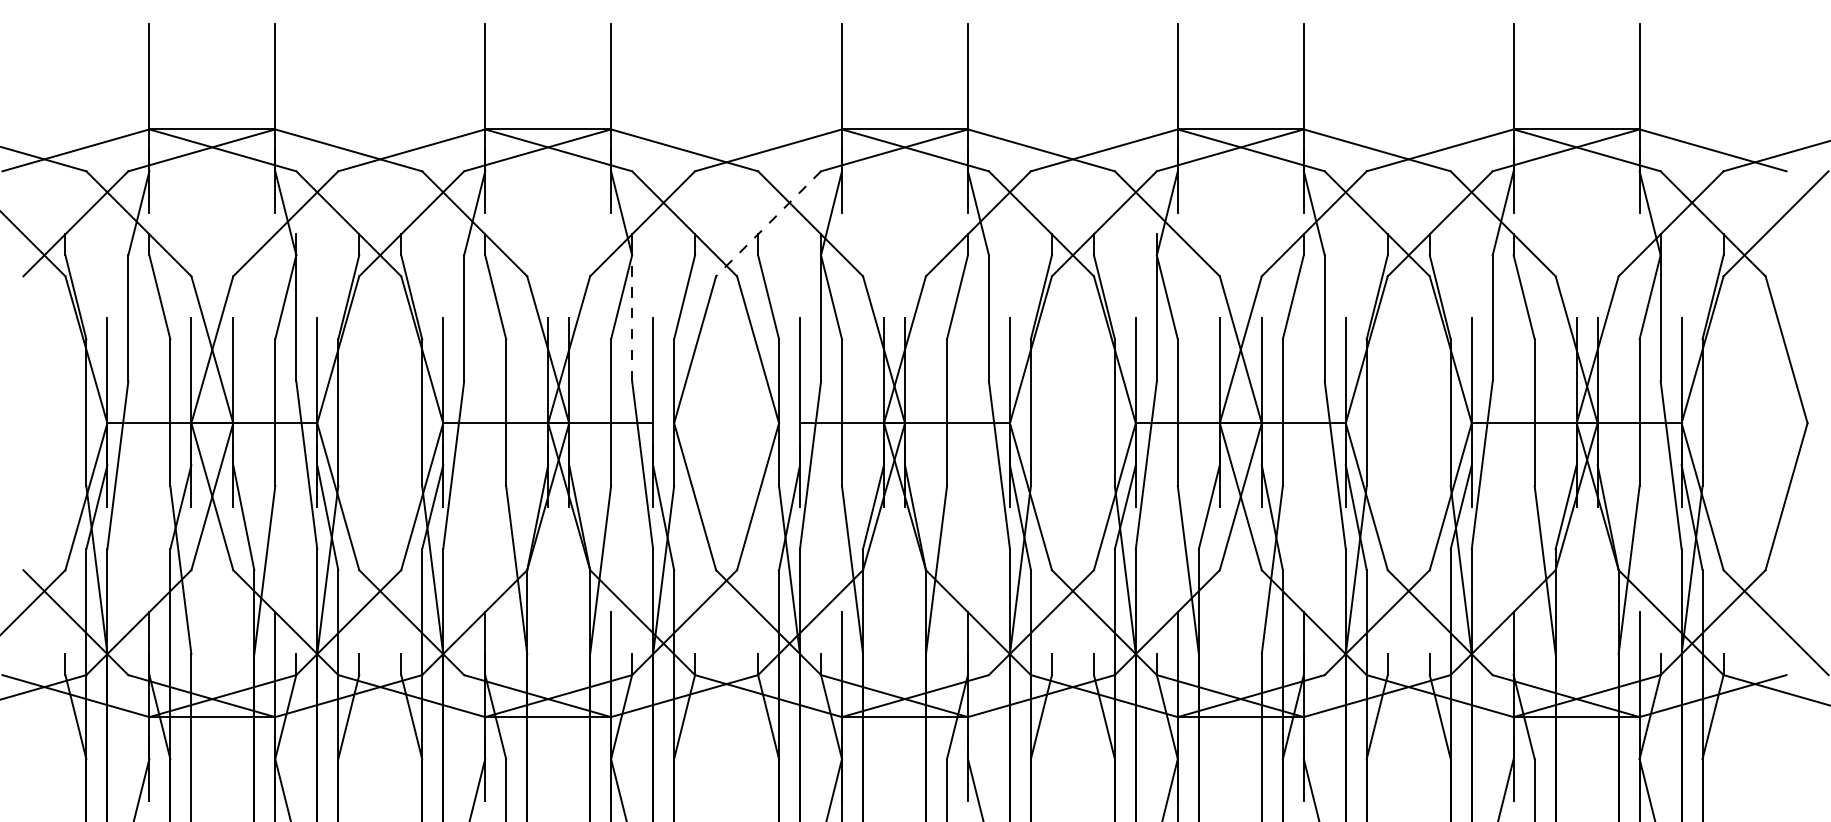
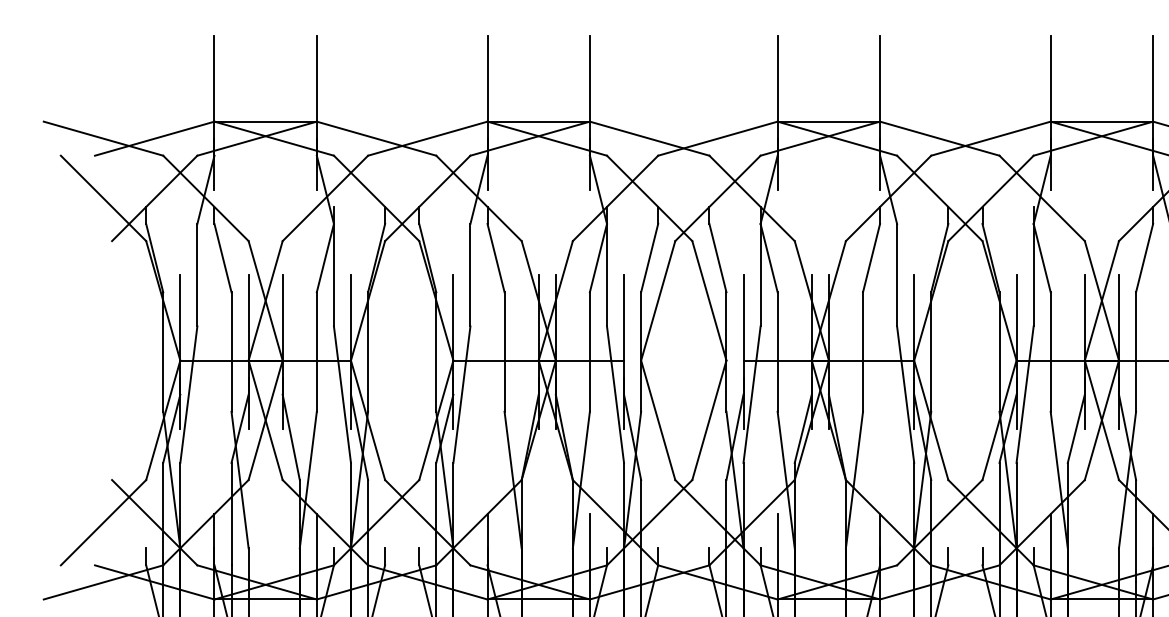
line: (768, 224) -> (717, 198), dashed -> solid
line: (632, 318) -> (607, 275), dashed -> solid

